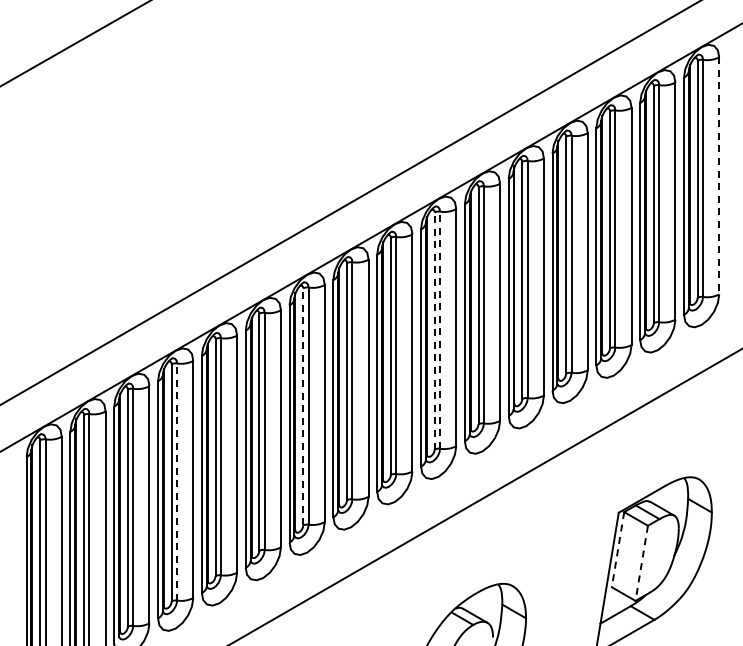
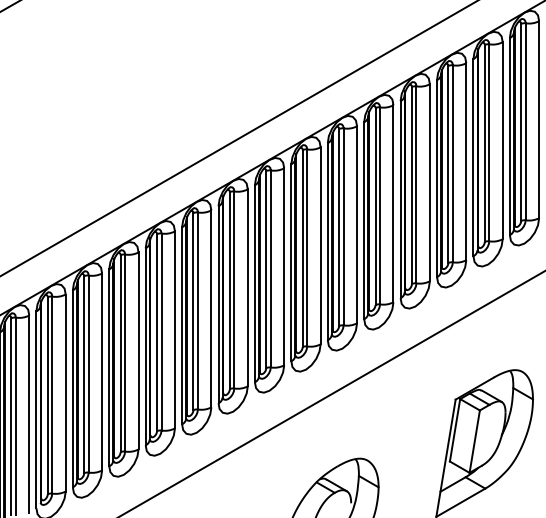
line: (719, 175) -> (539, 119), dashed -> solid
line: (440, 330) -> (307, 248), dashed -> solid
line: (434, 331) -> (302, 249), dashed -> solid
line: (303, 406) -> (193, 311), dashed -> solid
line: (177, 482) -> (89, 374), dashed -> solid
line: (617, 550) -> (454, 430), dashed -> solid
line: (641, 563) -> (474, 441), dashed -> solid

